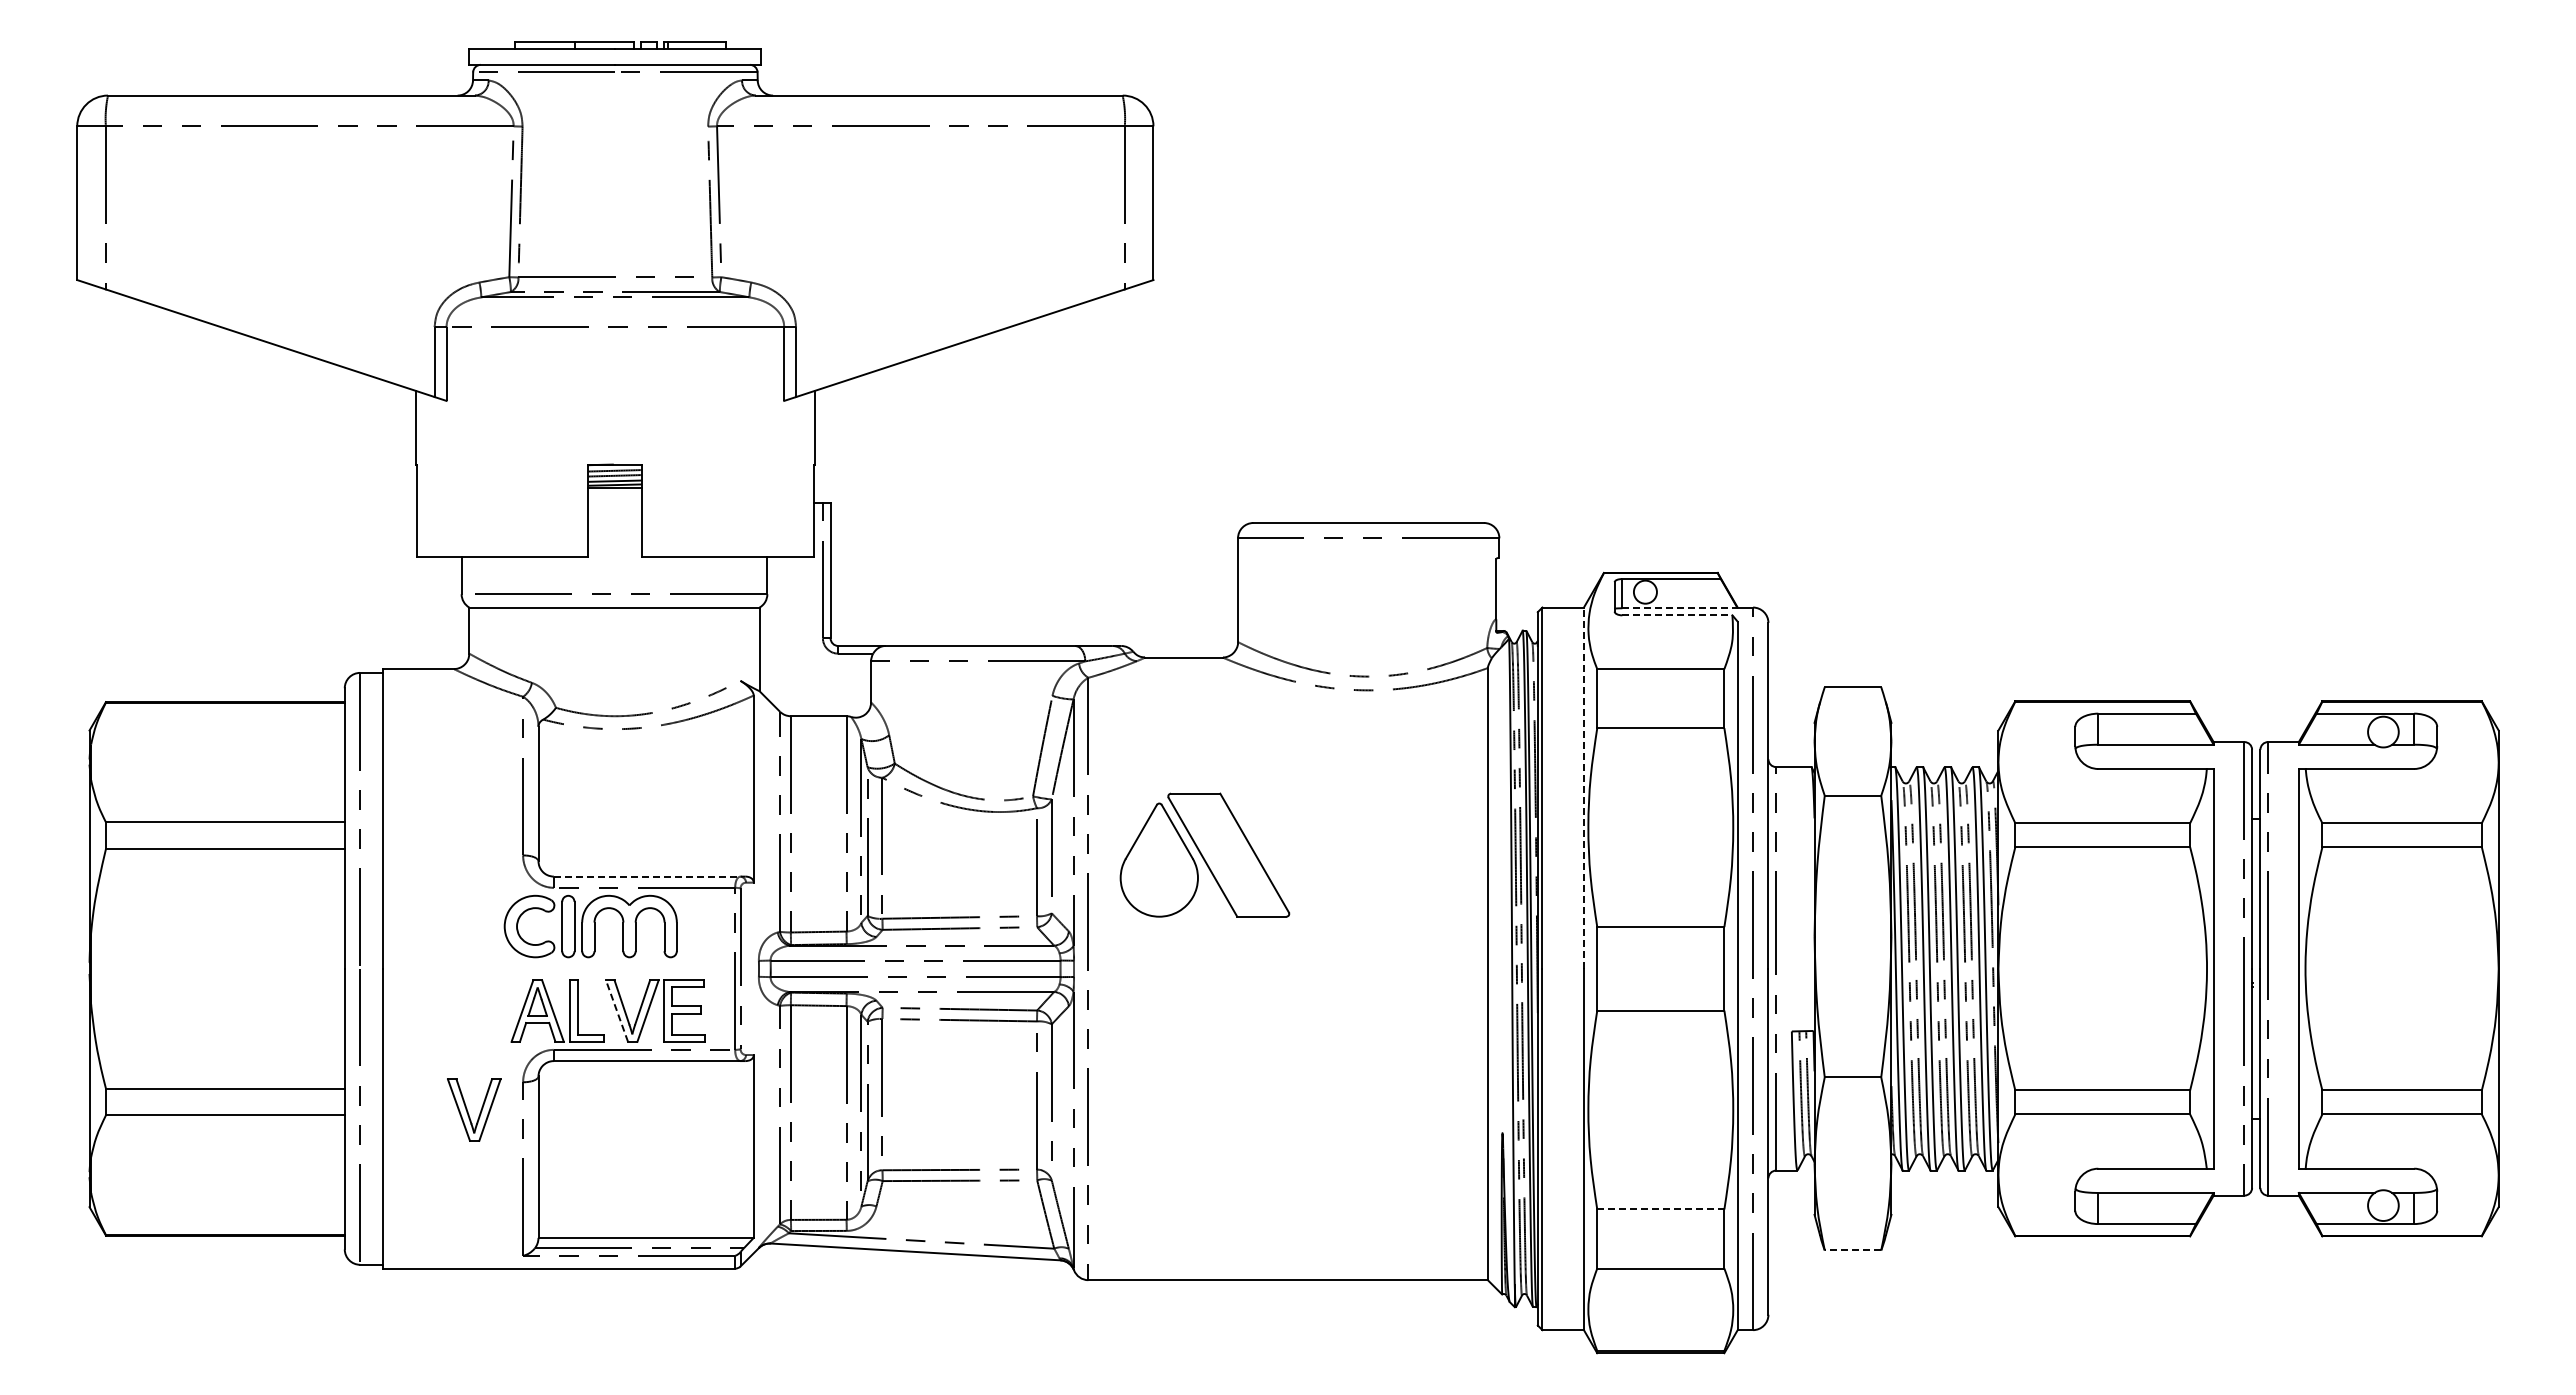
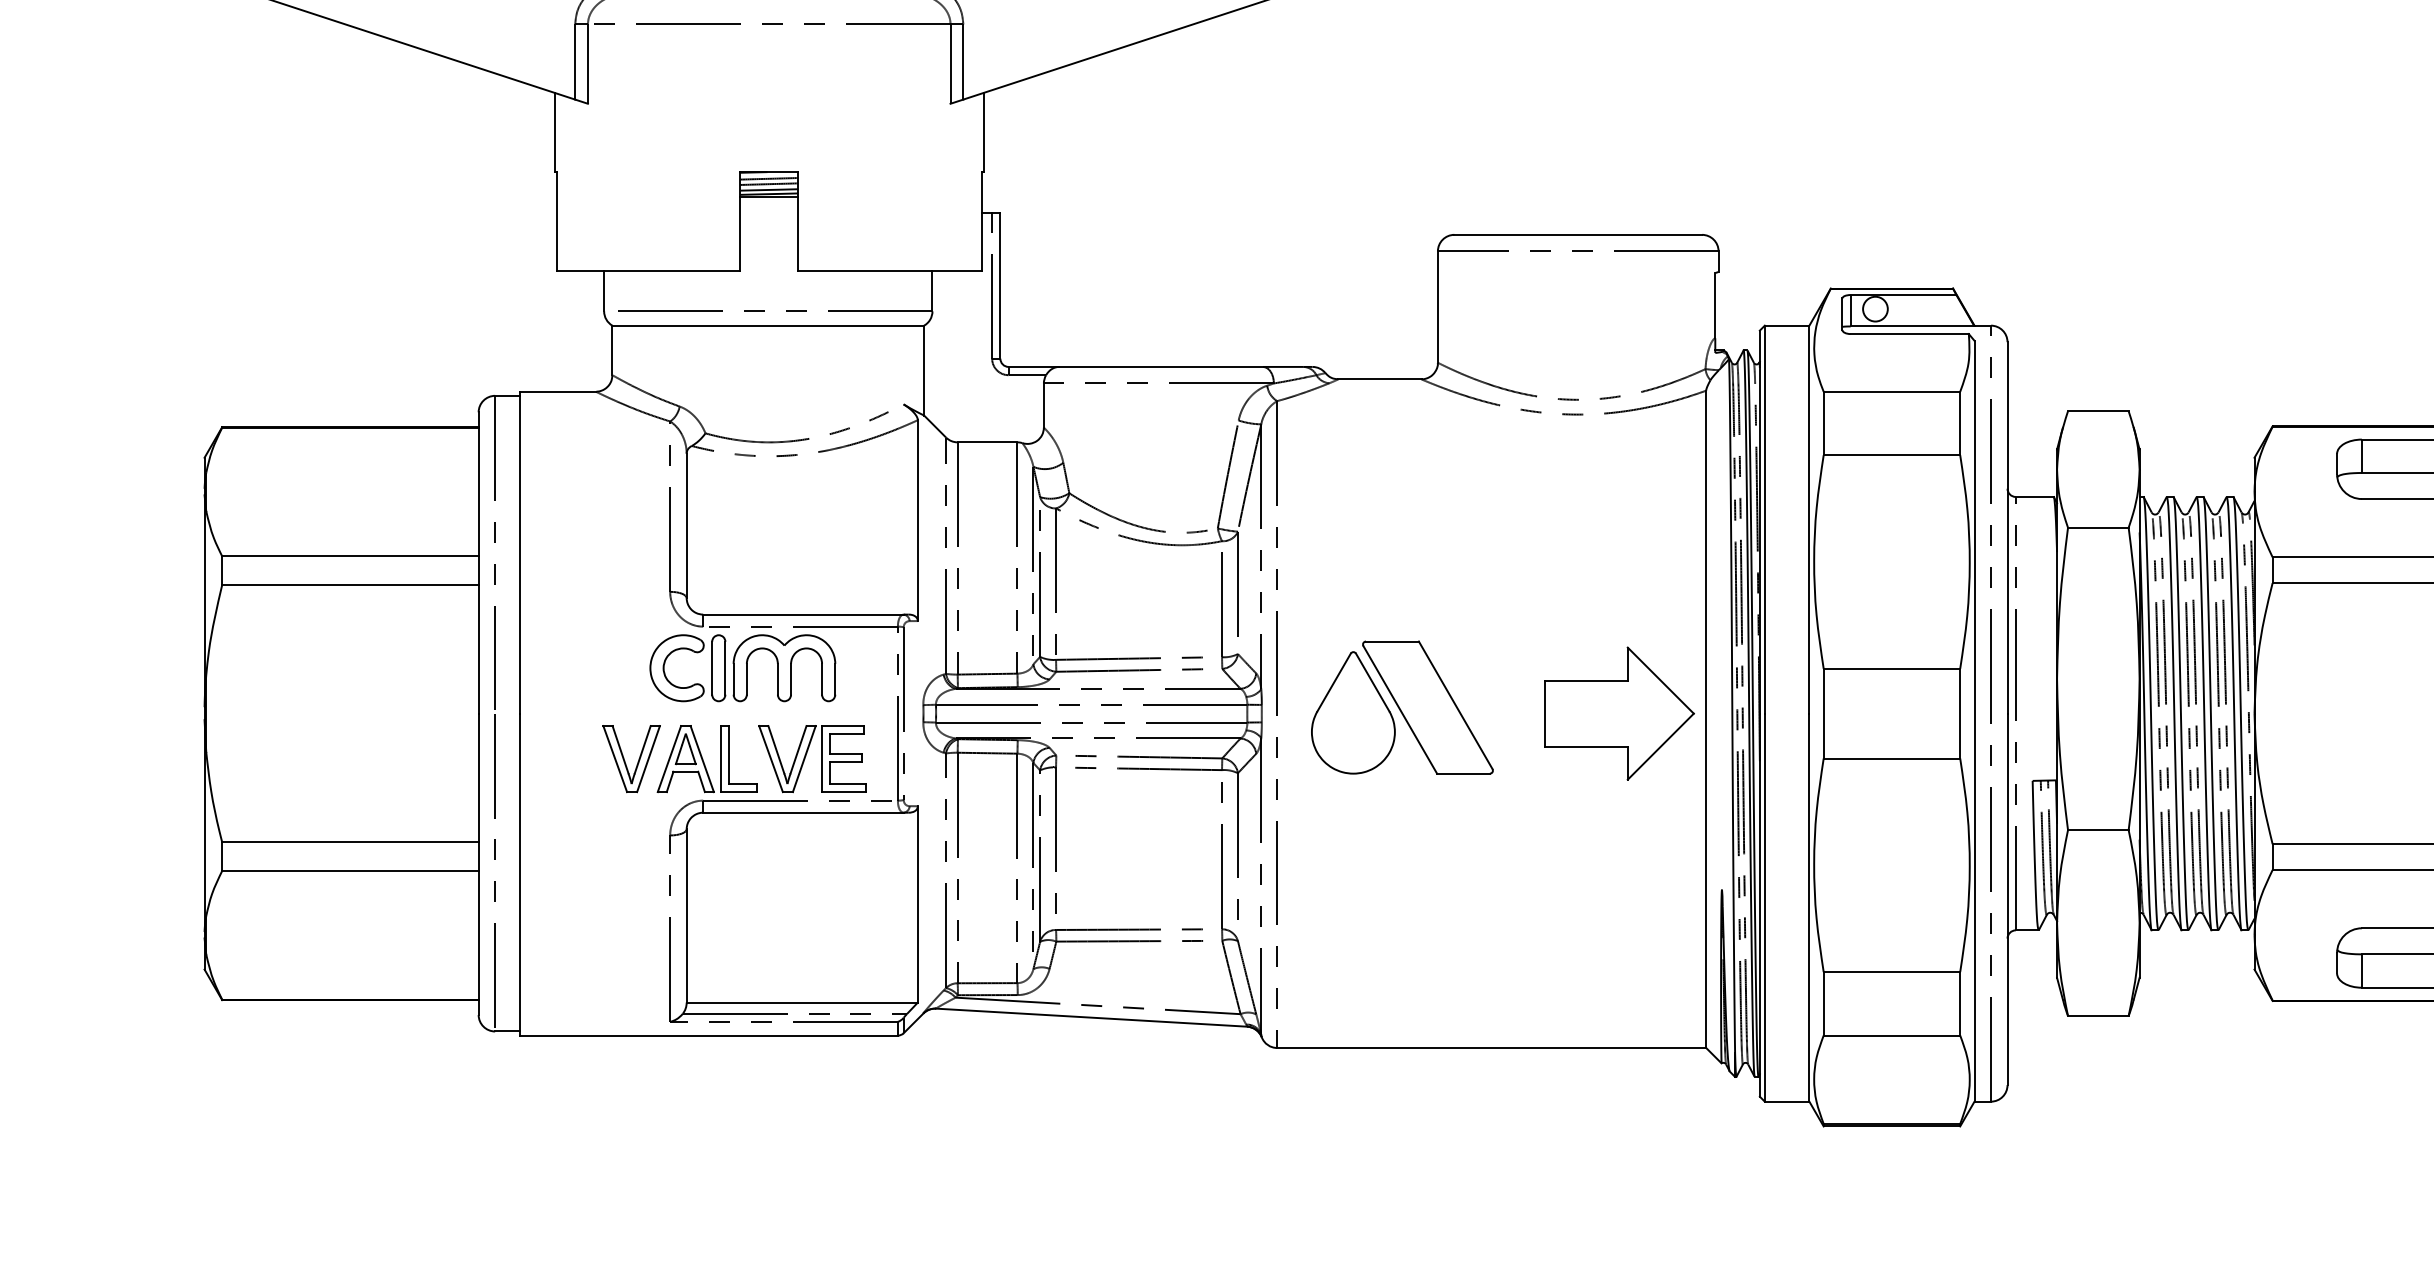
line: (1680, 608) -> (1913, 326), dashed -> solid
line: (1677, 615) -> (1909, 334), dashed -> solid
line: (1583, 788) -> (1808, 519), dashed -> solid
part: (1204, 854) -> (1401, 706), moved
line: (647, 876) -> (803, 614), dashed -> solid
part: (1407, 968) -> (1619, 713), added
line: (617, 1011) -> (771, 759), dashed -> solid
part: (474, 1109) -> (631, 758), moved
line: (1660, 1209) -> (1891, 972), dashed -> solid
line: (1852, 1250) -> (2097, 1016), dashed -> solid

